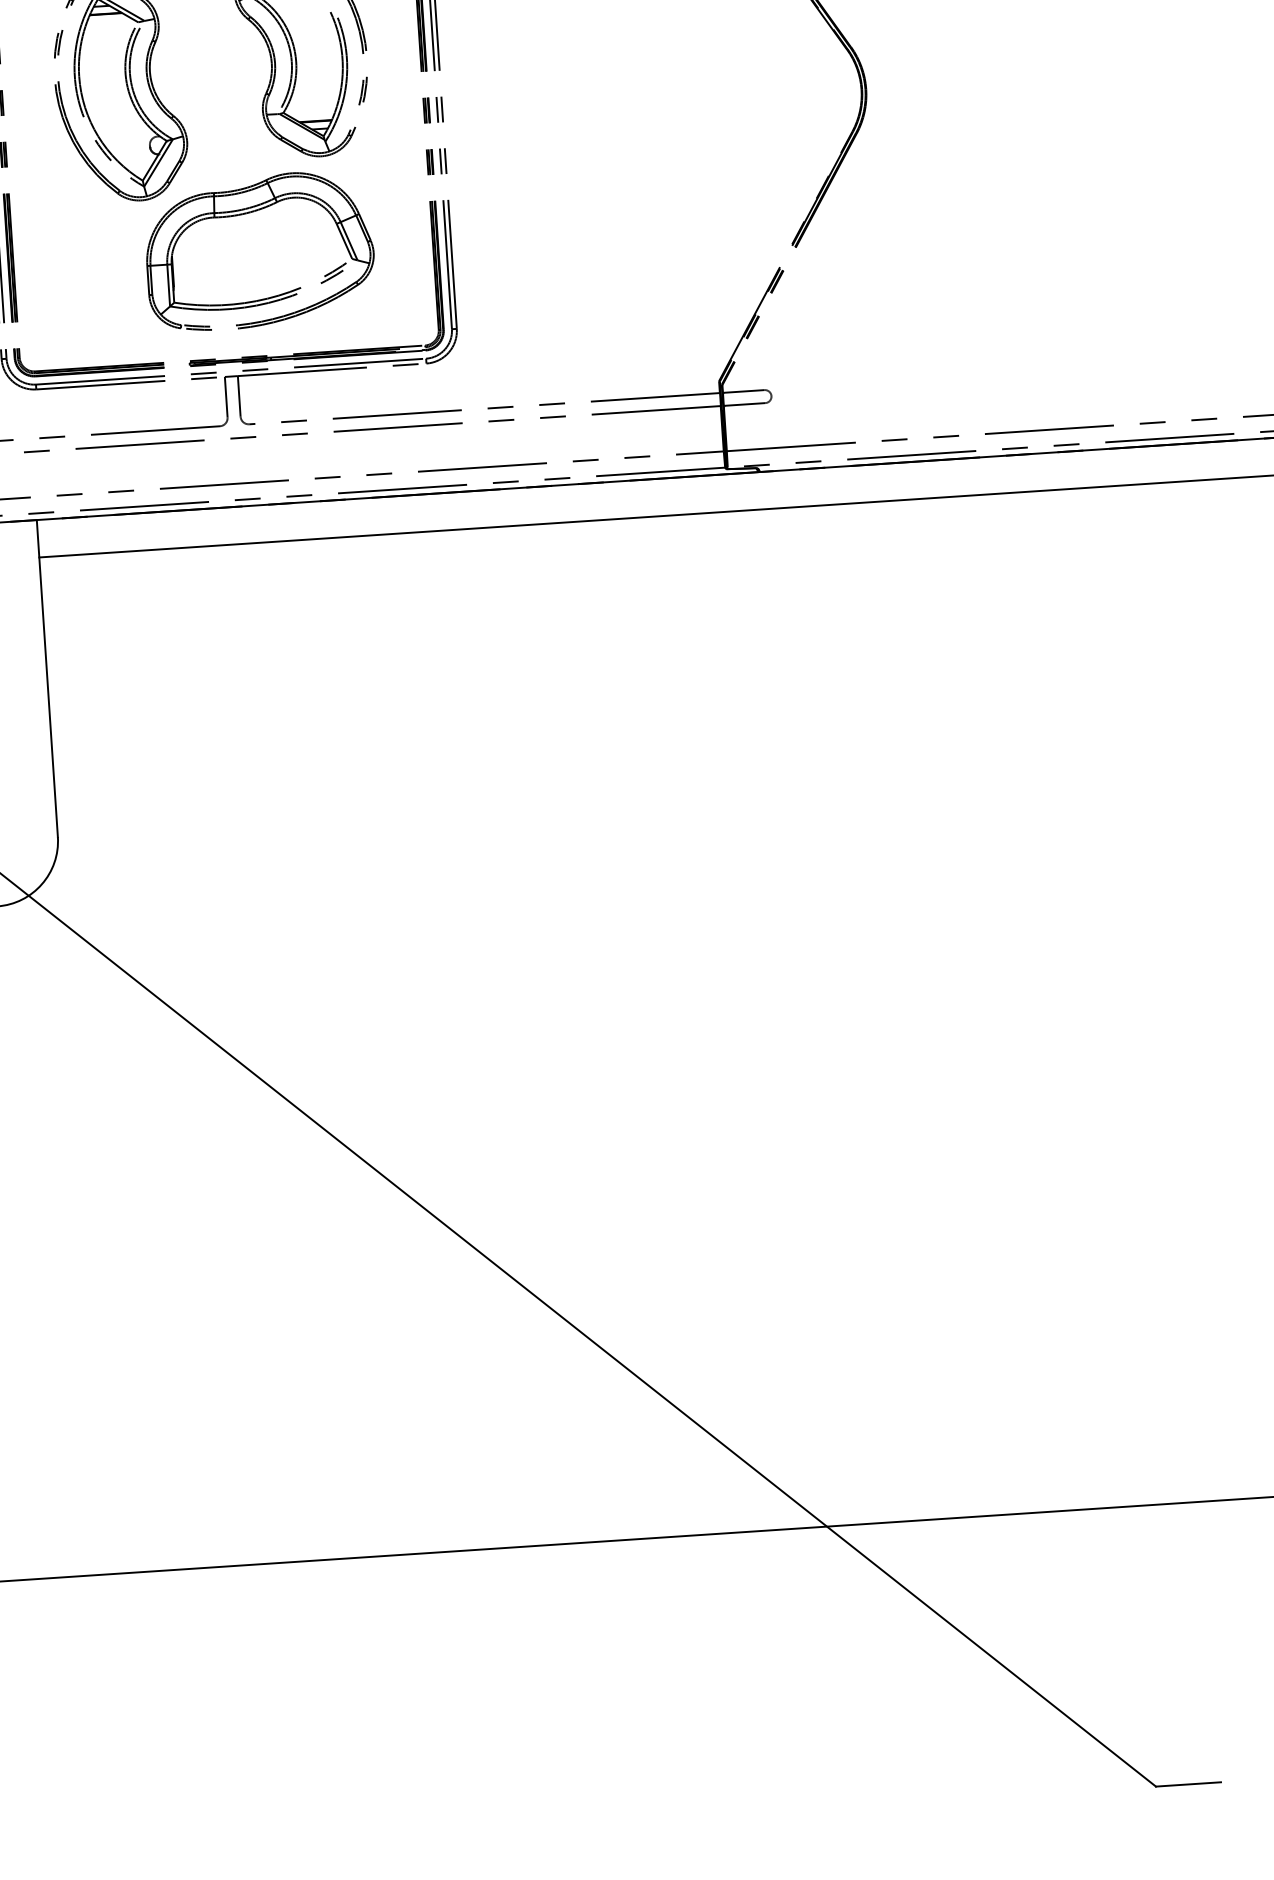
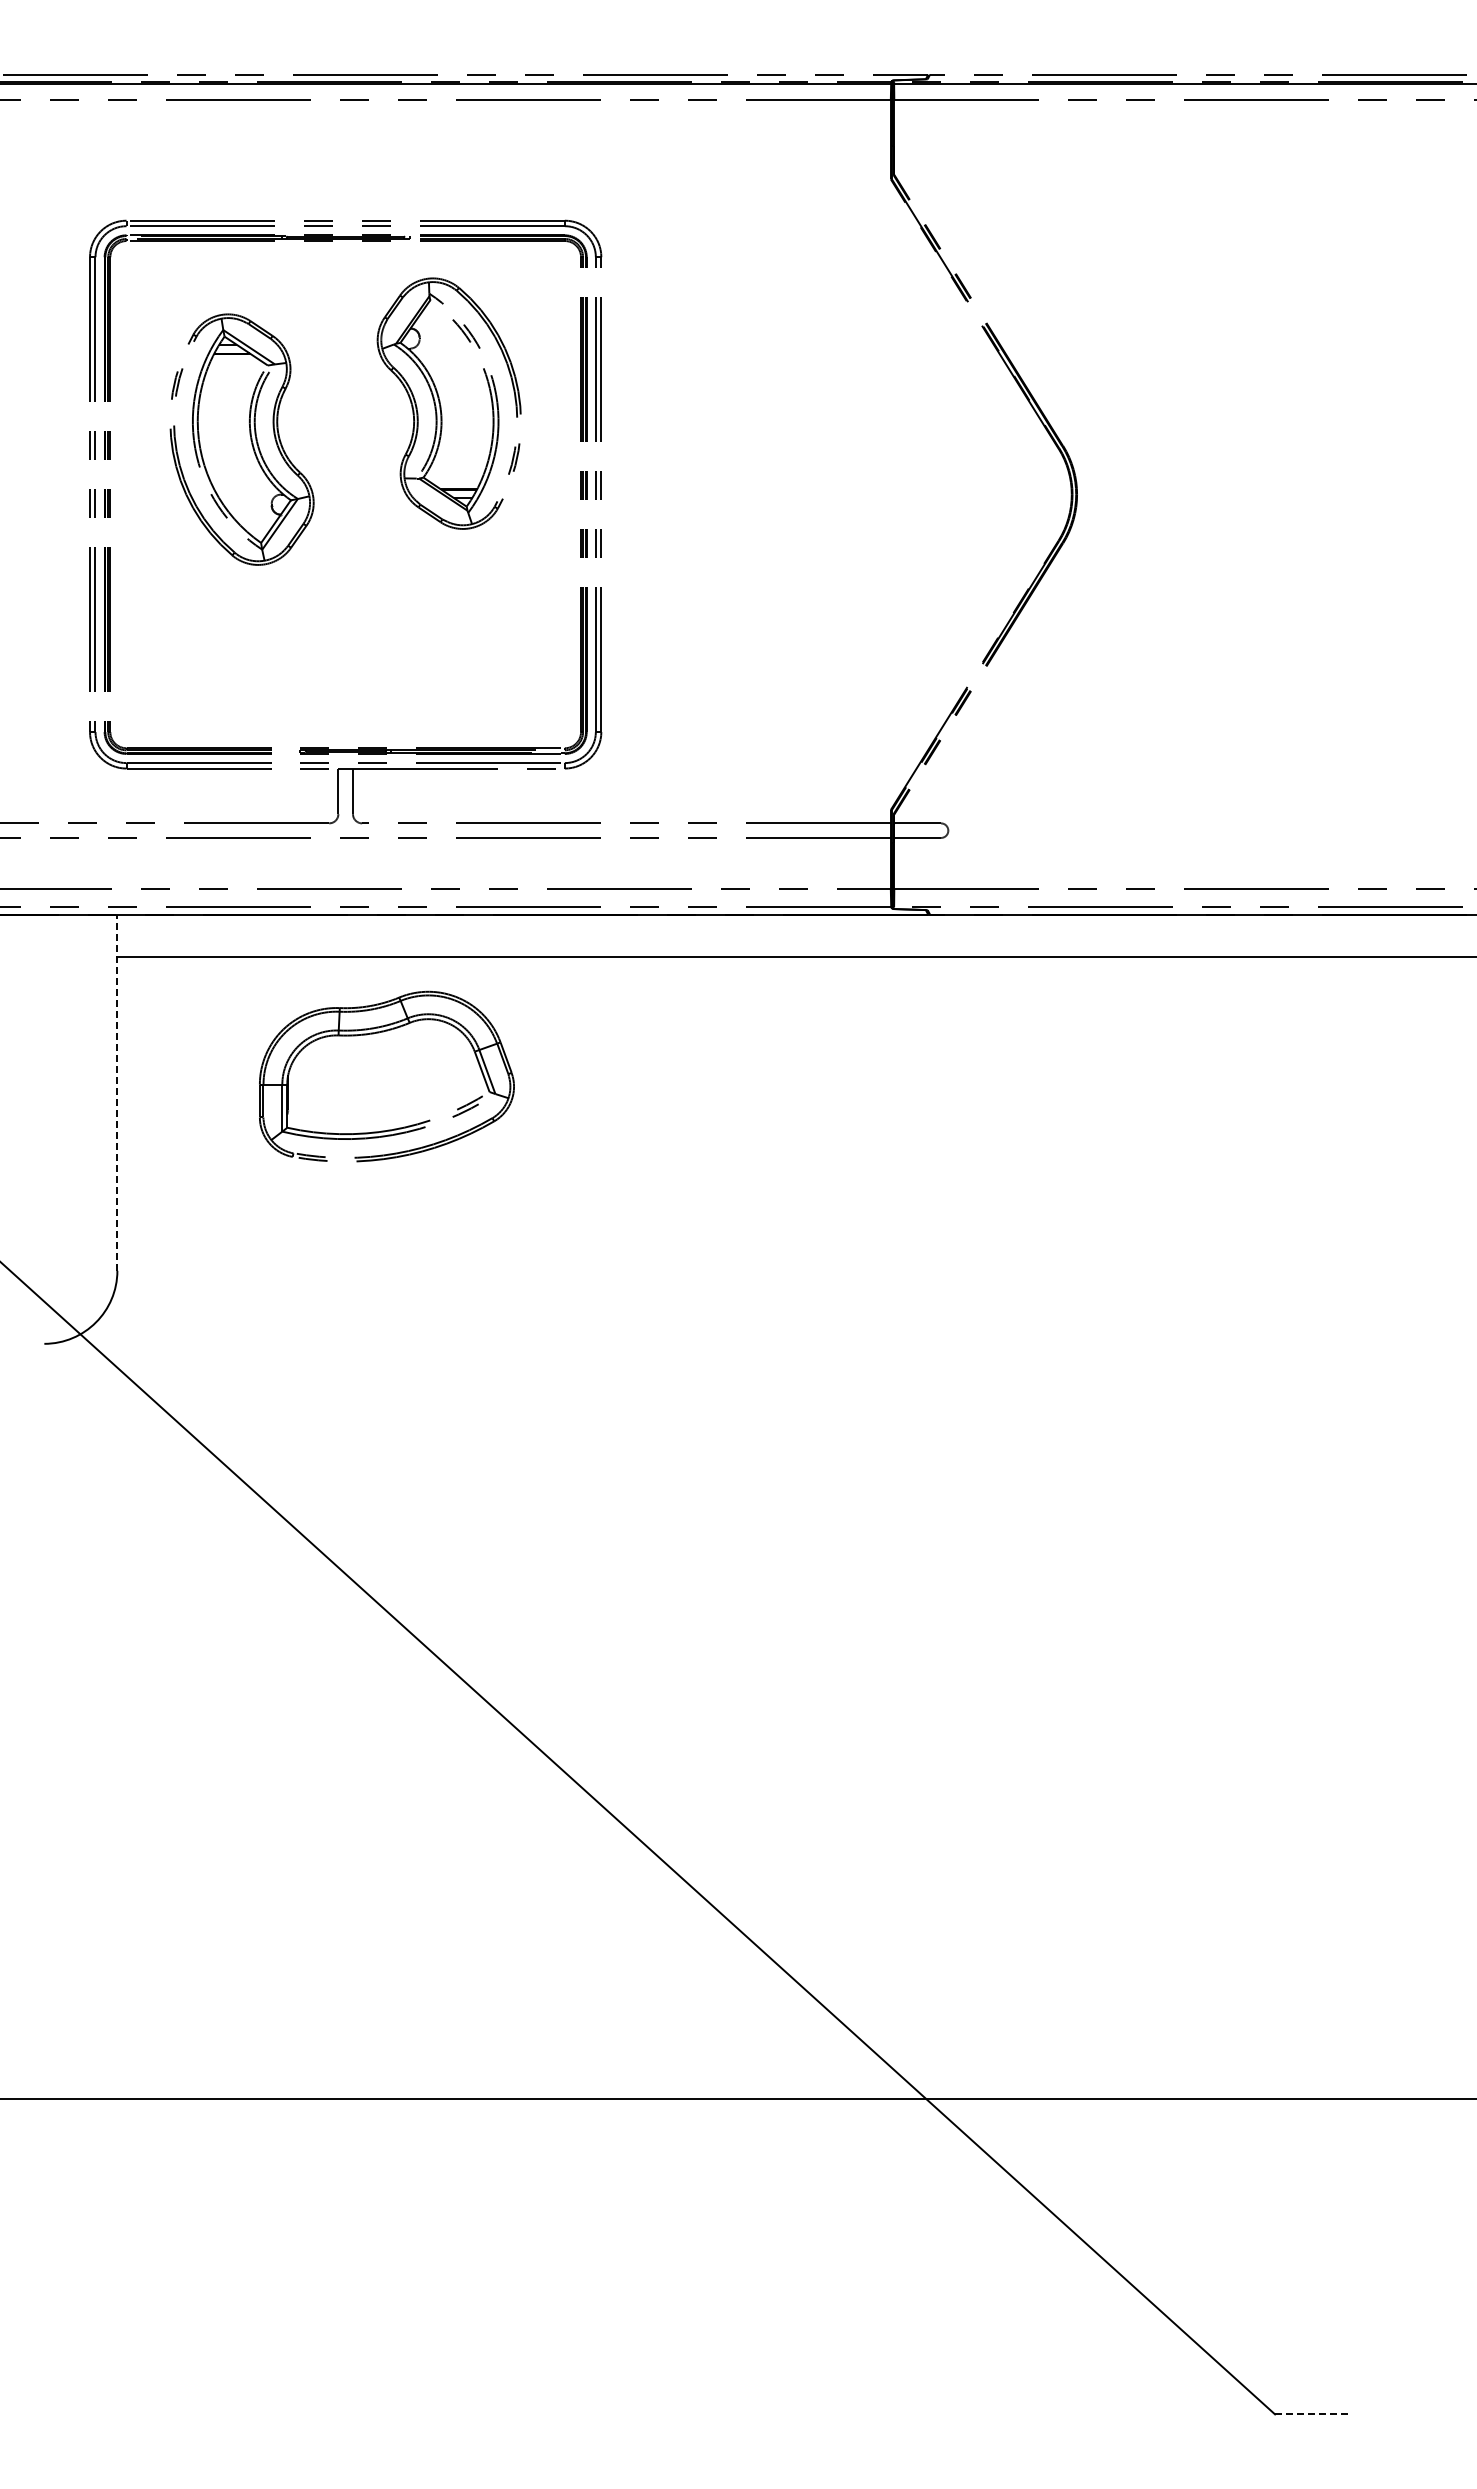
part: (250, 213) -> (379, 1033), moved
line: (47, 678) -> (117, 1092), solid -> dashed
line: (1188, 1784) -> (1311, 2414), solid -> dashed

